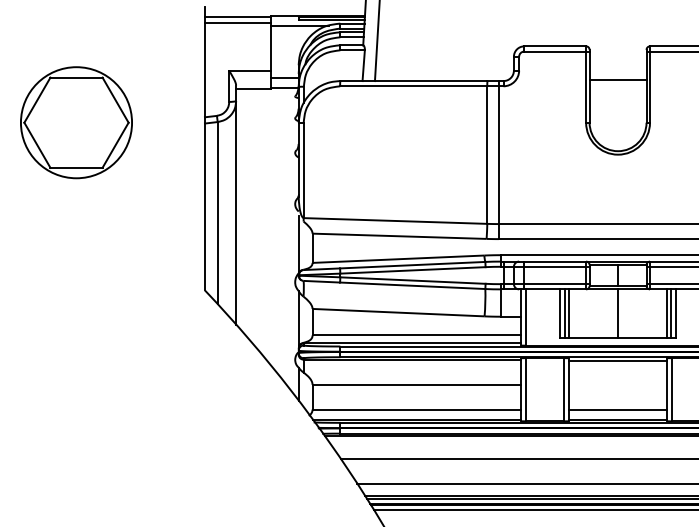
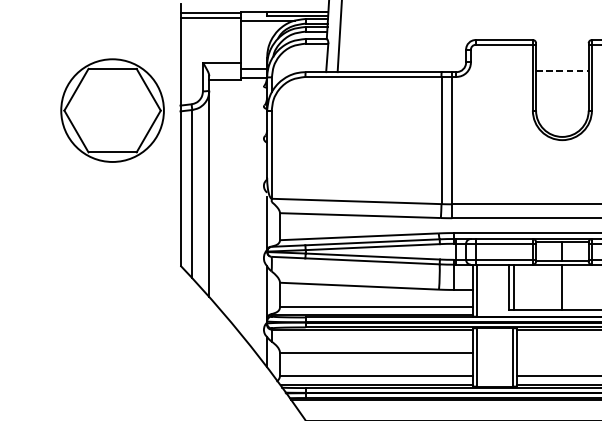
line: (618, 79) -> (562, 70), solid -> dashed
part: (76, 122) -> (112, 110), moved
line: (569, 313) -> (517, 286), removed

